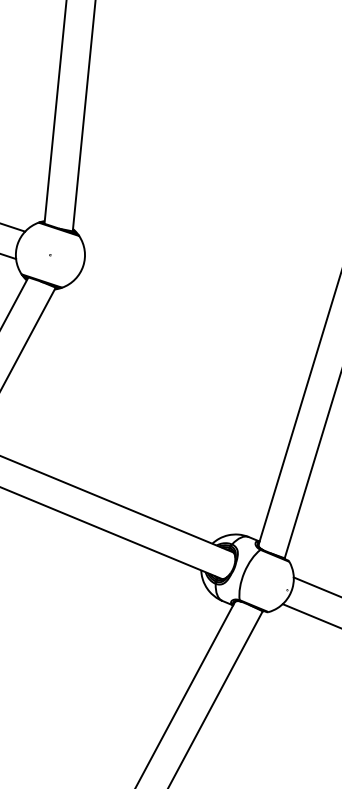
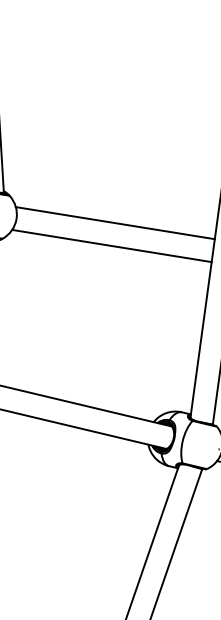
line: (203, 290) -> (114, 223), added
line: (195, 317) -> (111, 245), added

